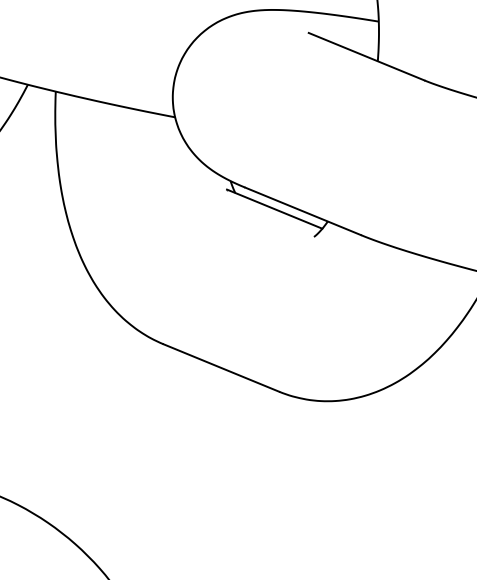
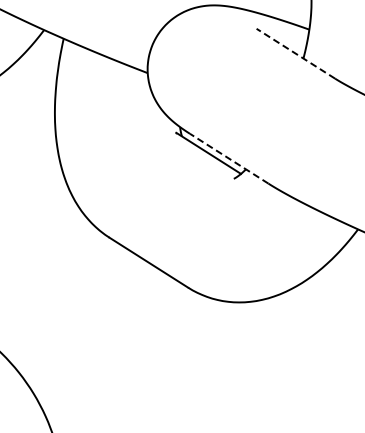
line: (366, 56) -> (295, 53), solid -> dashed
line: (302, 211) -> (228, 158), solid -> dashed

